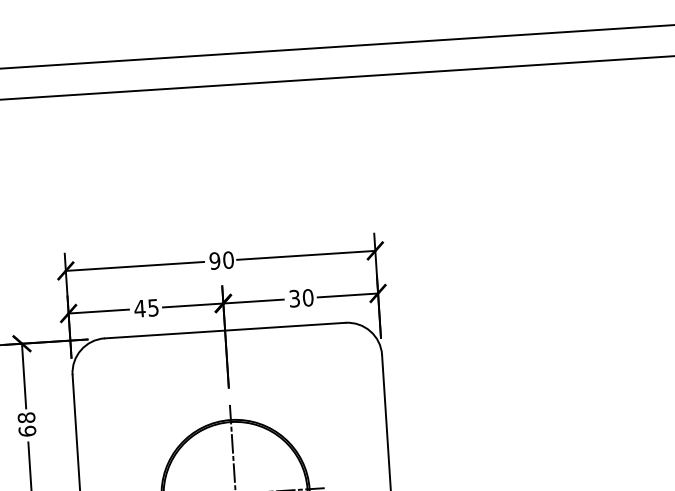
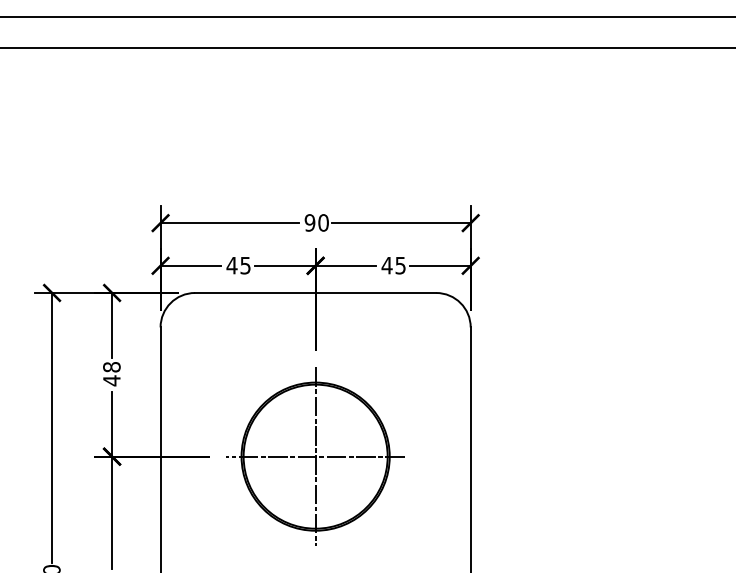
text: (301, 298) -> (393, 265), 30 -> 45
text: (27, 431) -> (111, 380), 68 -> 48

